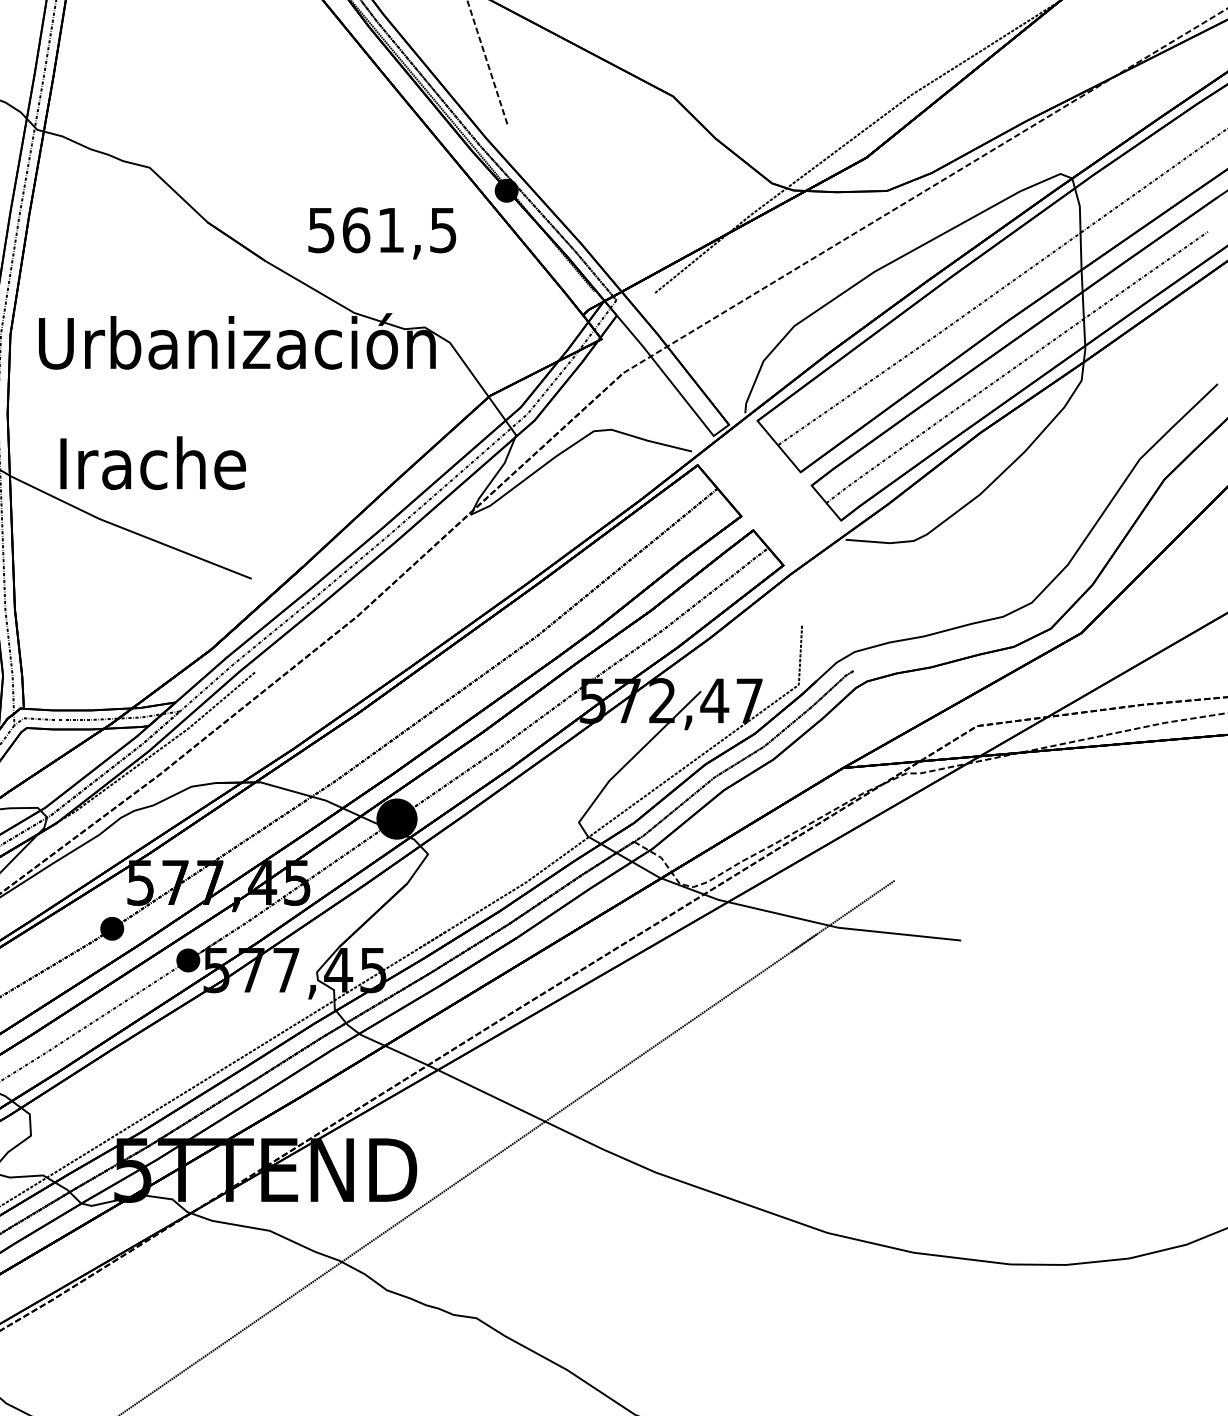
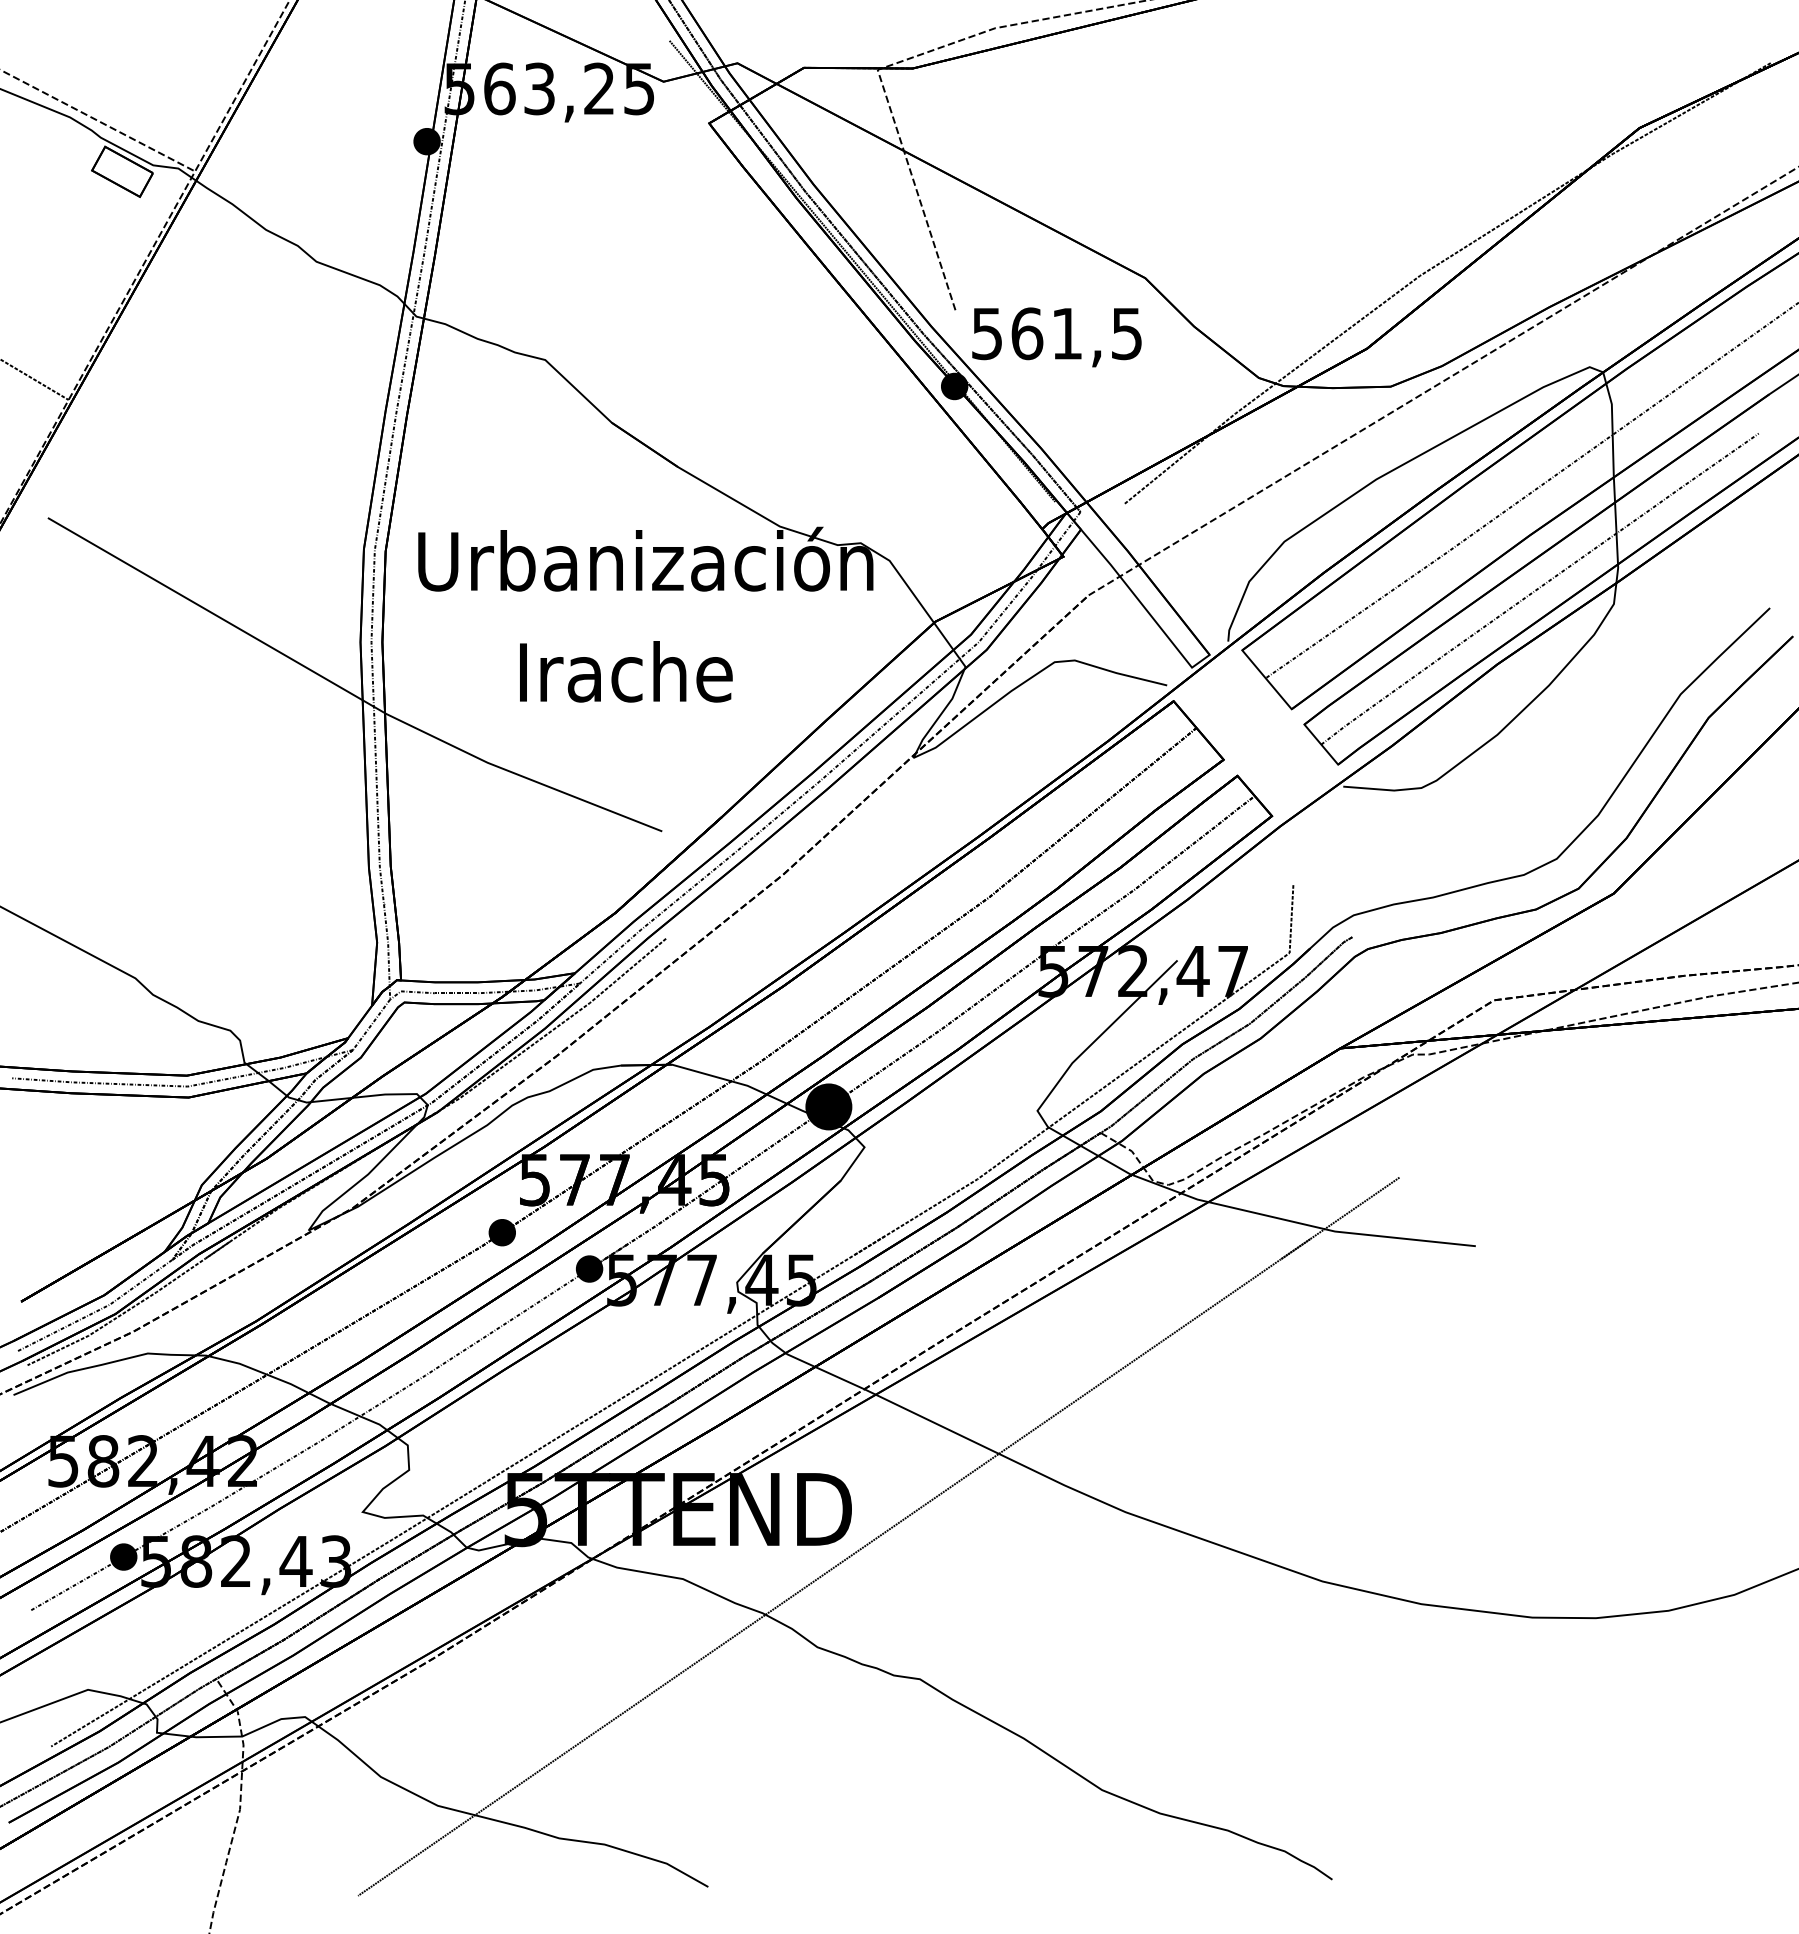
text: (381, 233) -> (1056, 337), moved
text: (153, 462) -> (626, 671), moved

